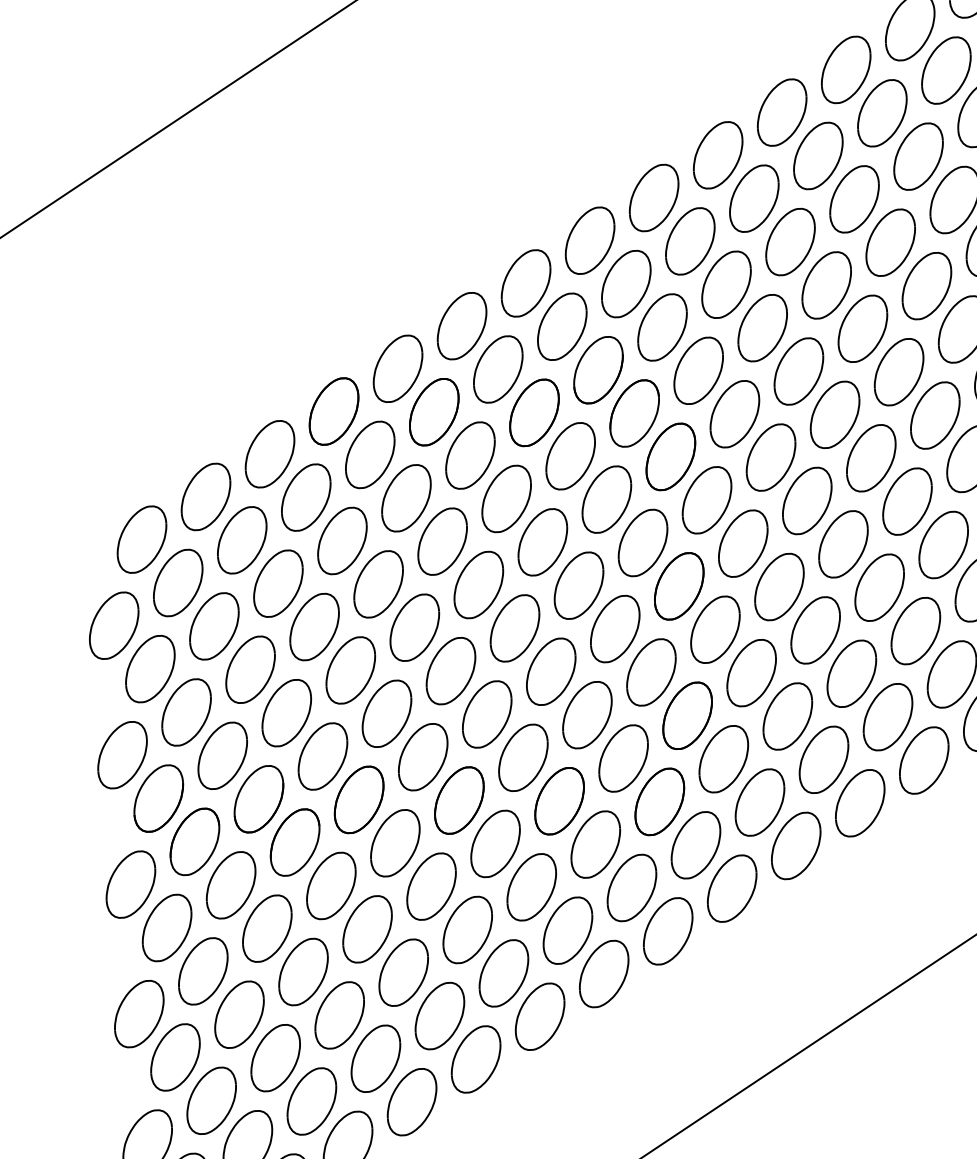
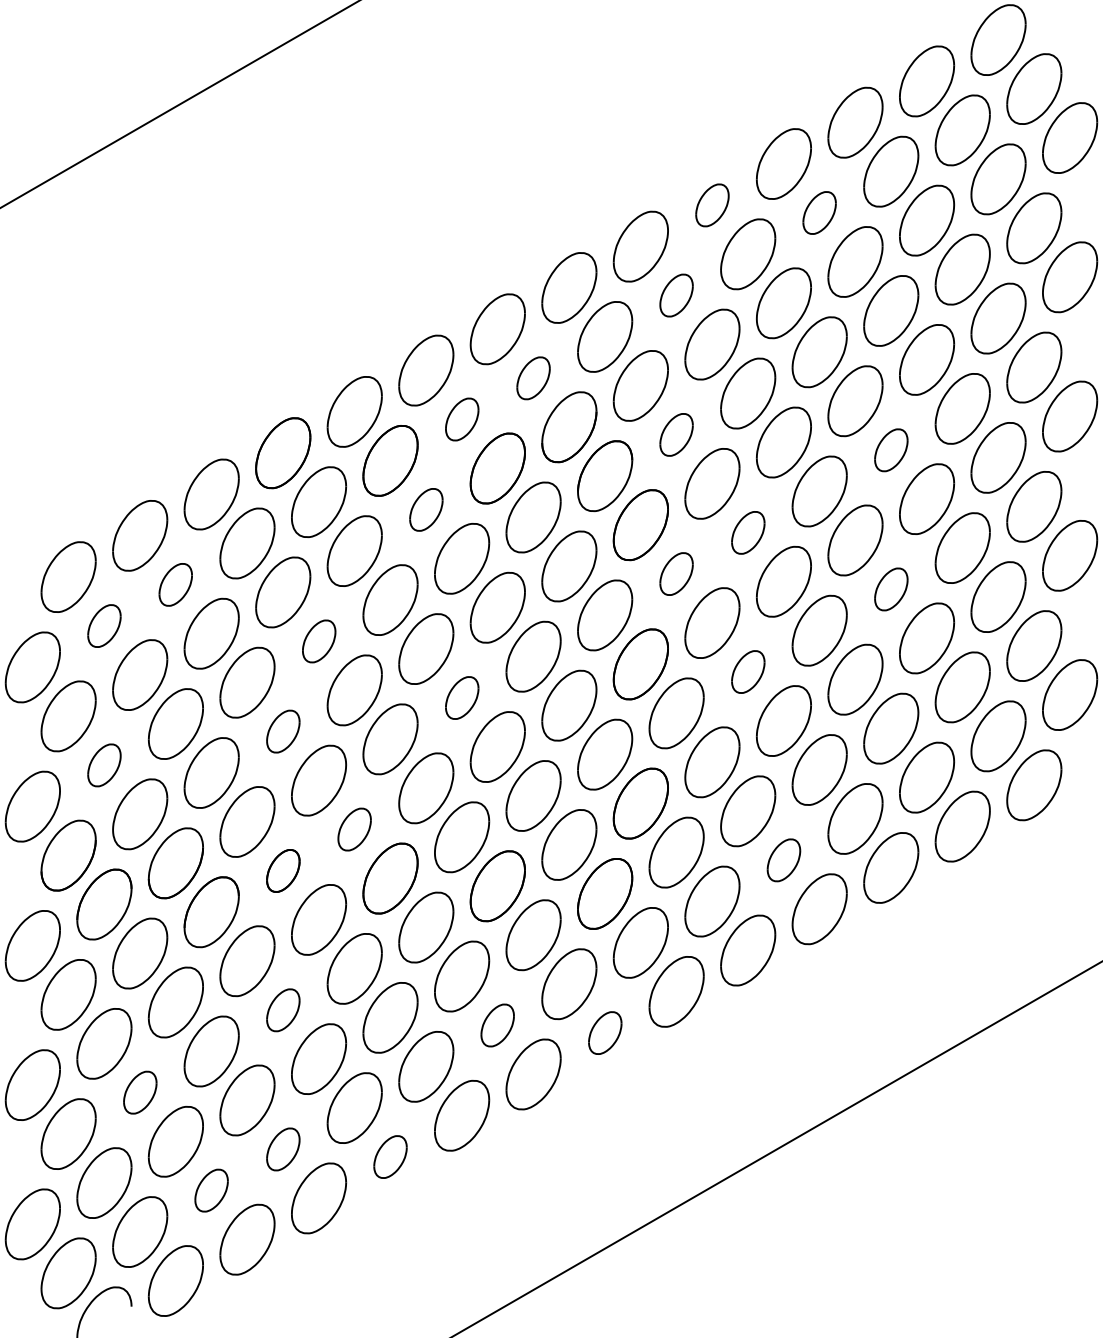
part: (718, 155) -> (712, 205), size x0.6
part: (818, 155) -> (819, 212), size x0.6
part: (690, 241) -> (676, 295), size x0.6
part: (562, 327) -> (533, 378), size x0.6
part: (498, 369) -> (462, 419), size x0.6
part: (698, 370) -> (676, 434), size x0.6
part: (899, 372) -> (891, 450), size x0.6
part: (470, 455) -> (426, 509), size x0.6
part: (771, 457) -> (748, 532), size x0.6
part: (706, 499) -> (676, 573), size x0.6
part: (907, 501) -> (891, 589), size x0.6
part: (241, 540) -> (175, 584), size x0.6
part: (178, 582) -> (104, 625), size x0.6
part: (379, 584) -> (319, 641), size x0.6
part: (779, 586) -> (748, 671), size x0.6
part: (515, 627) -> (462, 697), size x0.6
part: (351, 670) -> (283, 731), size x0.6
part: (186, 712) -> (104, 765), size x0.6
part: (422, 757) -> (354, 829), size x0.6
part: (823, 760) -> (783, 860), size x0.6
part: (359, 799) -> (283, 870), size x0.6
part: (367, 929) -> (283, 1010), size x0.6
part: (567, 930) -> (497, 1025), size x0.6
part: (668, 930) -> (605, 1032), size x0.6
part: (239, 1014) -> (140, 1092), size x0.6
part: (376, 1058) -> (283, 1149), size x0.6
part: (476, 1058) -> (390, 1156), size x0.6
part: (311, 1101) -> (211, 1190), size x0.6

